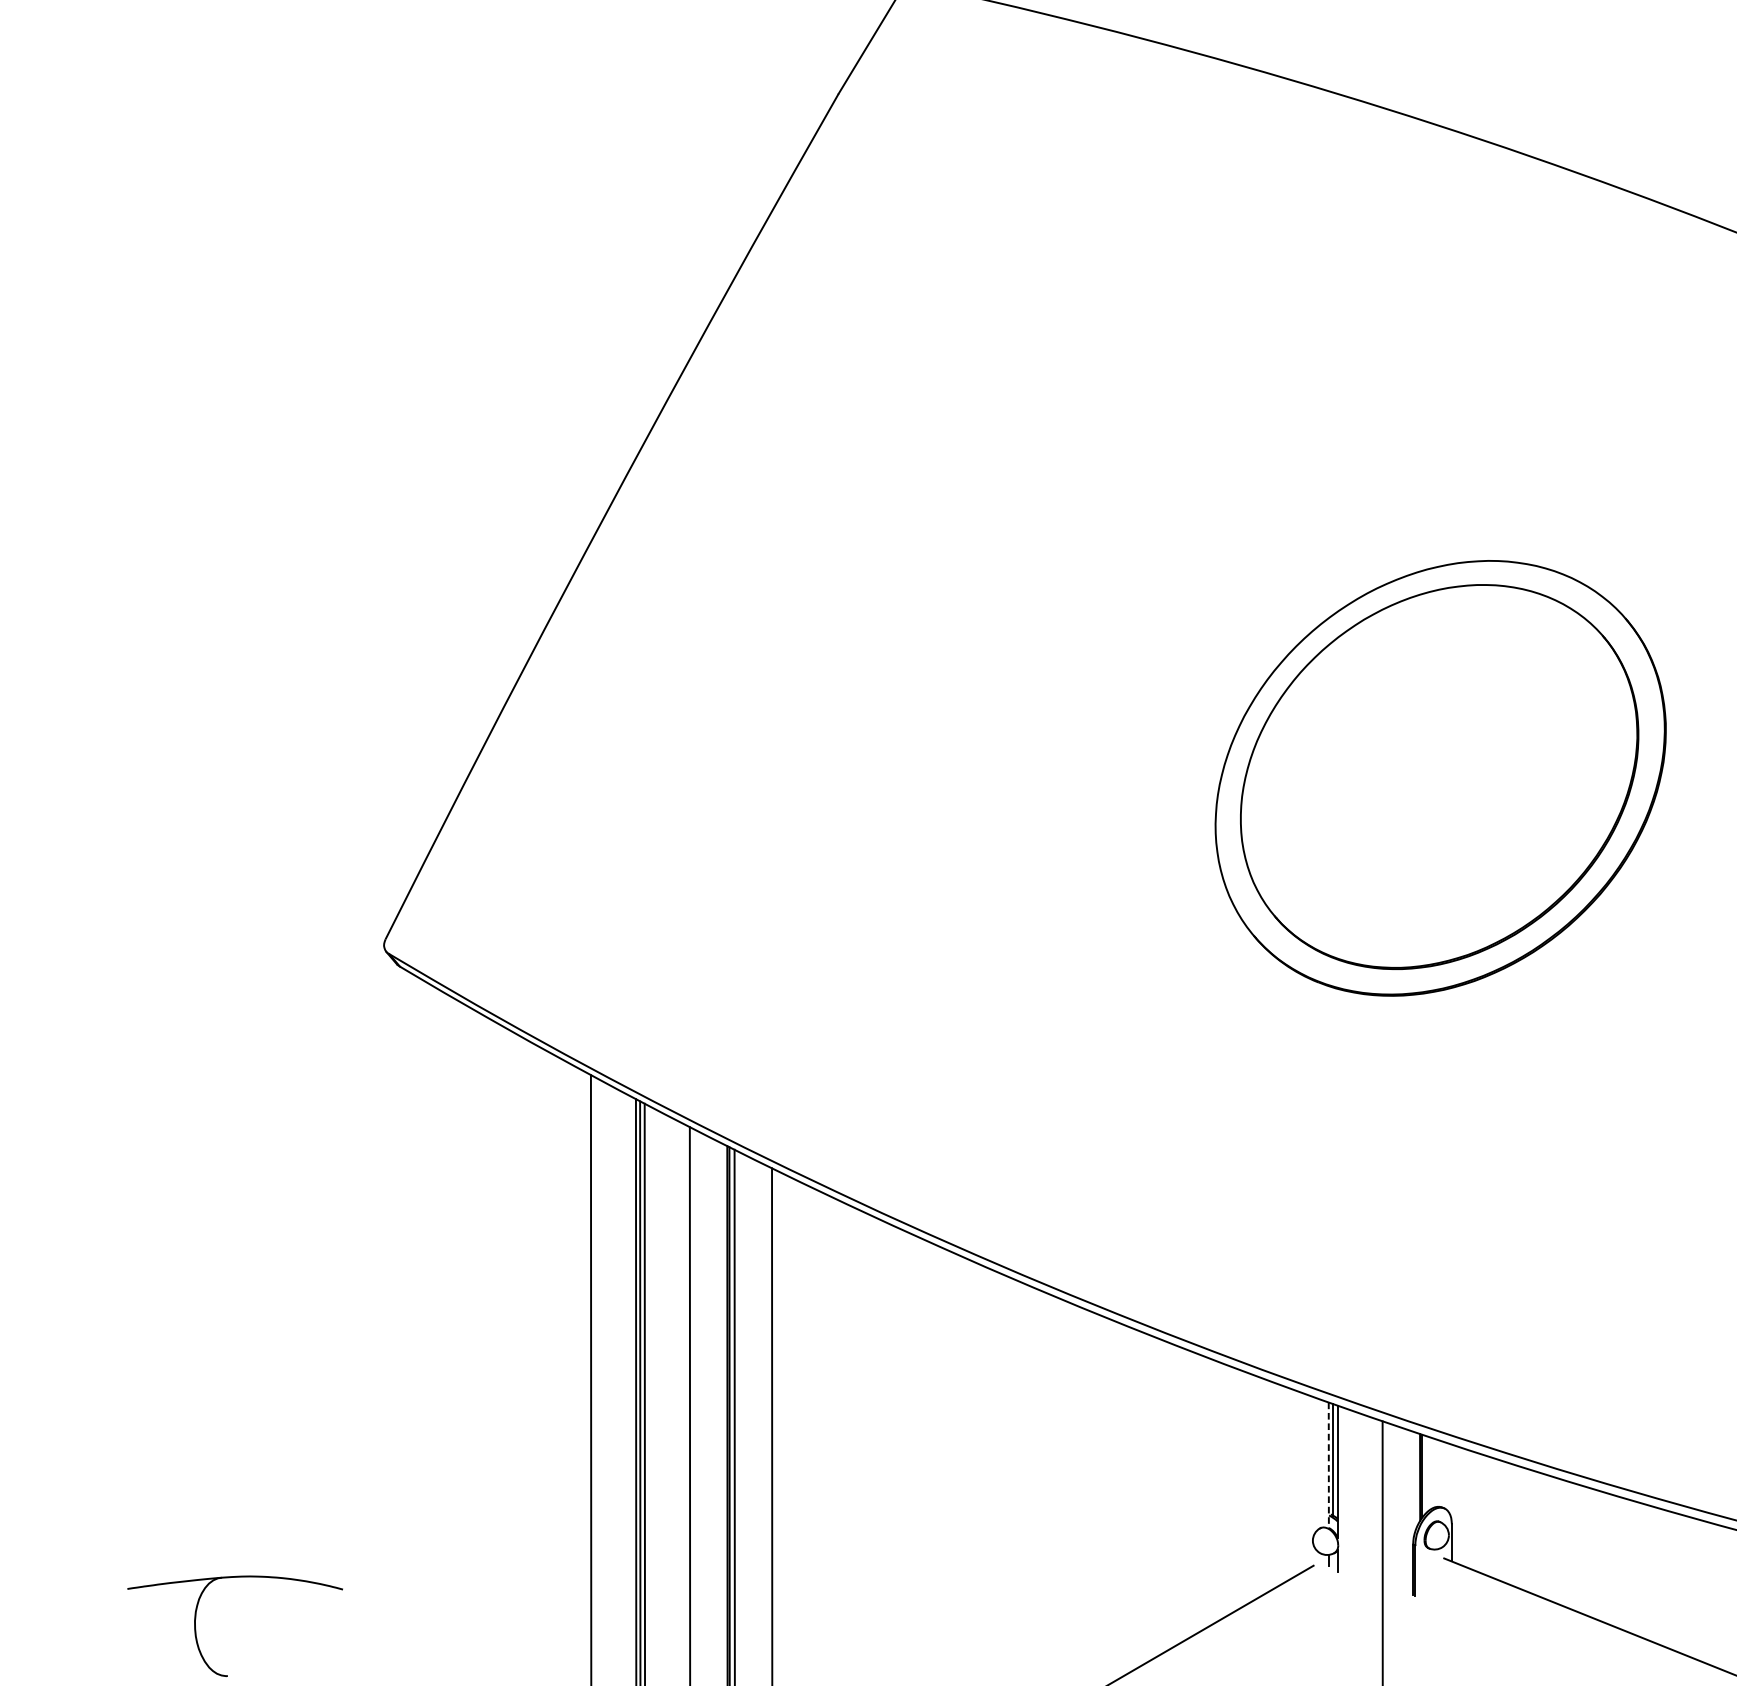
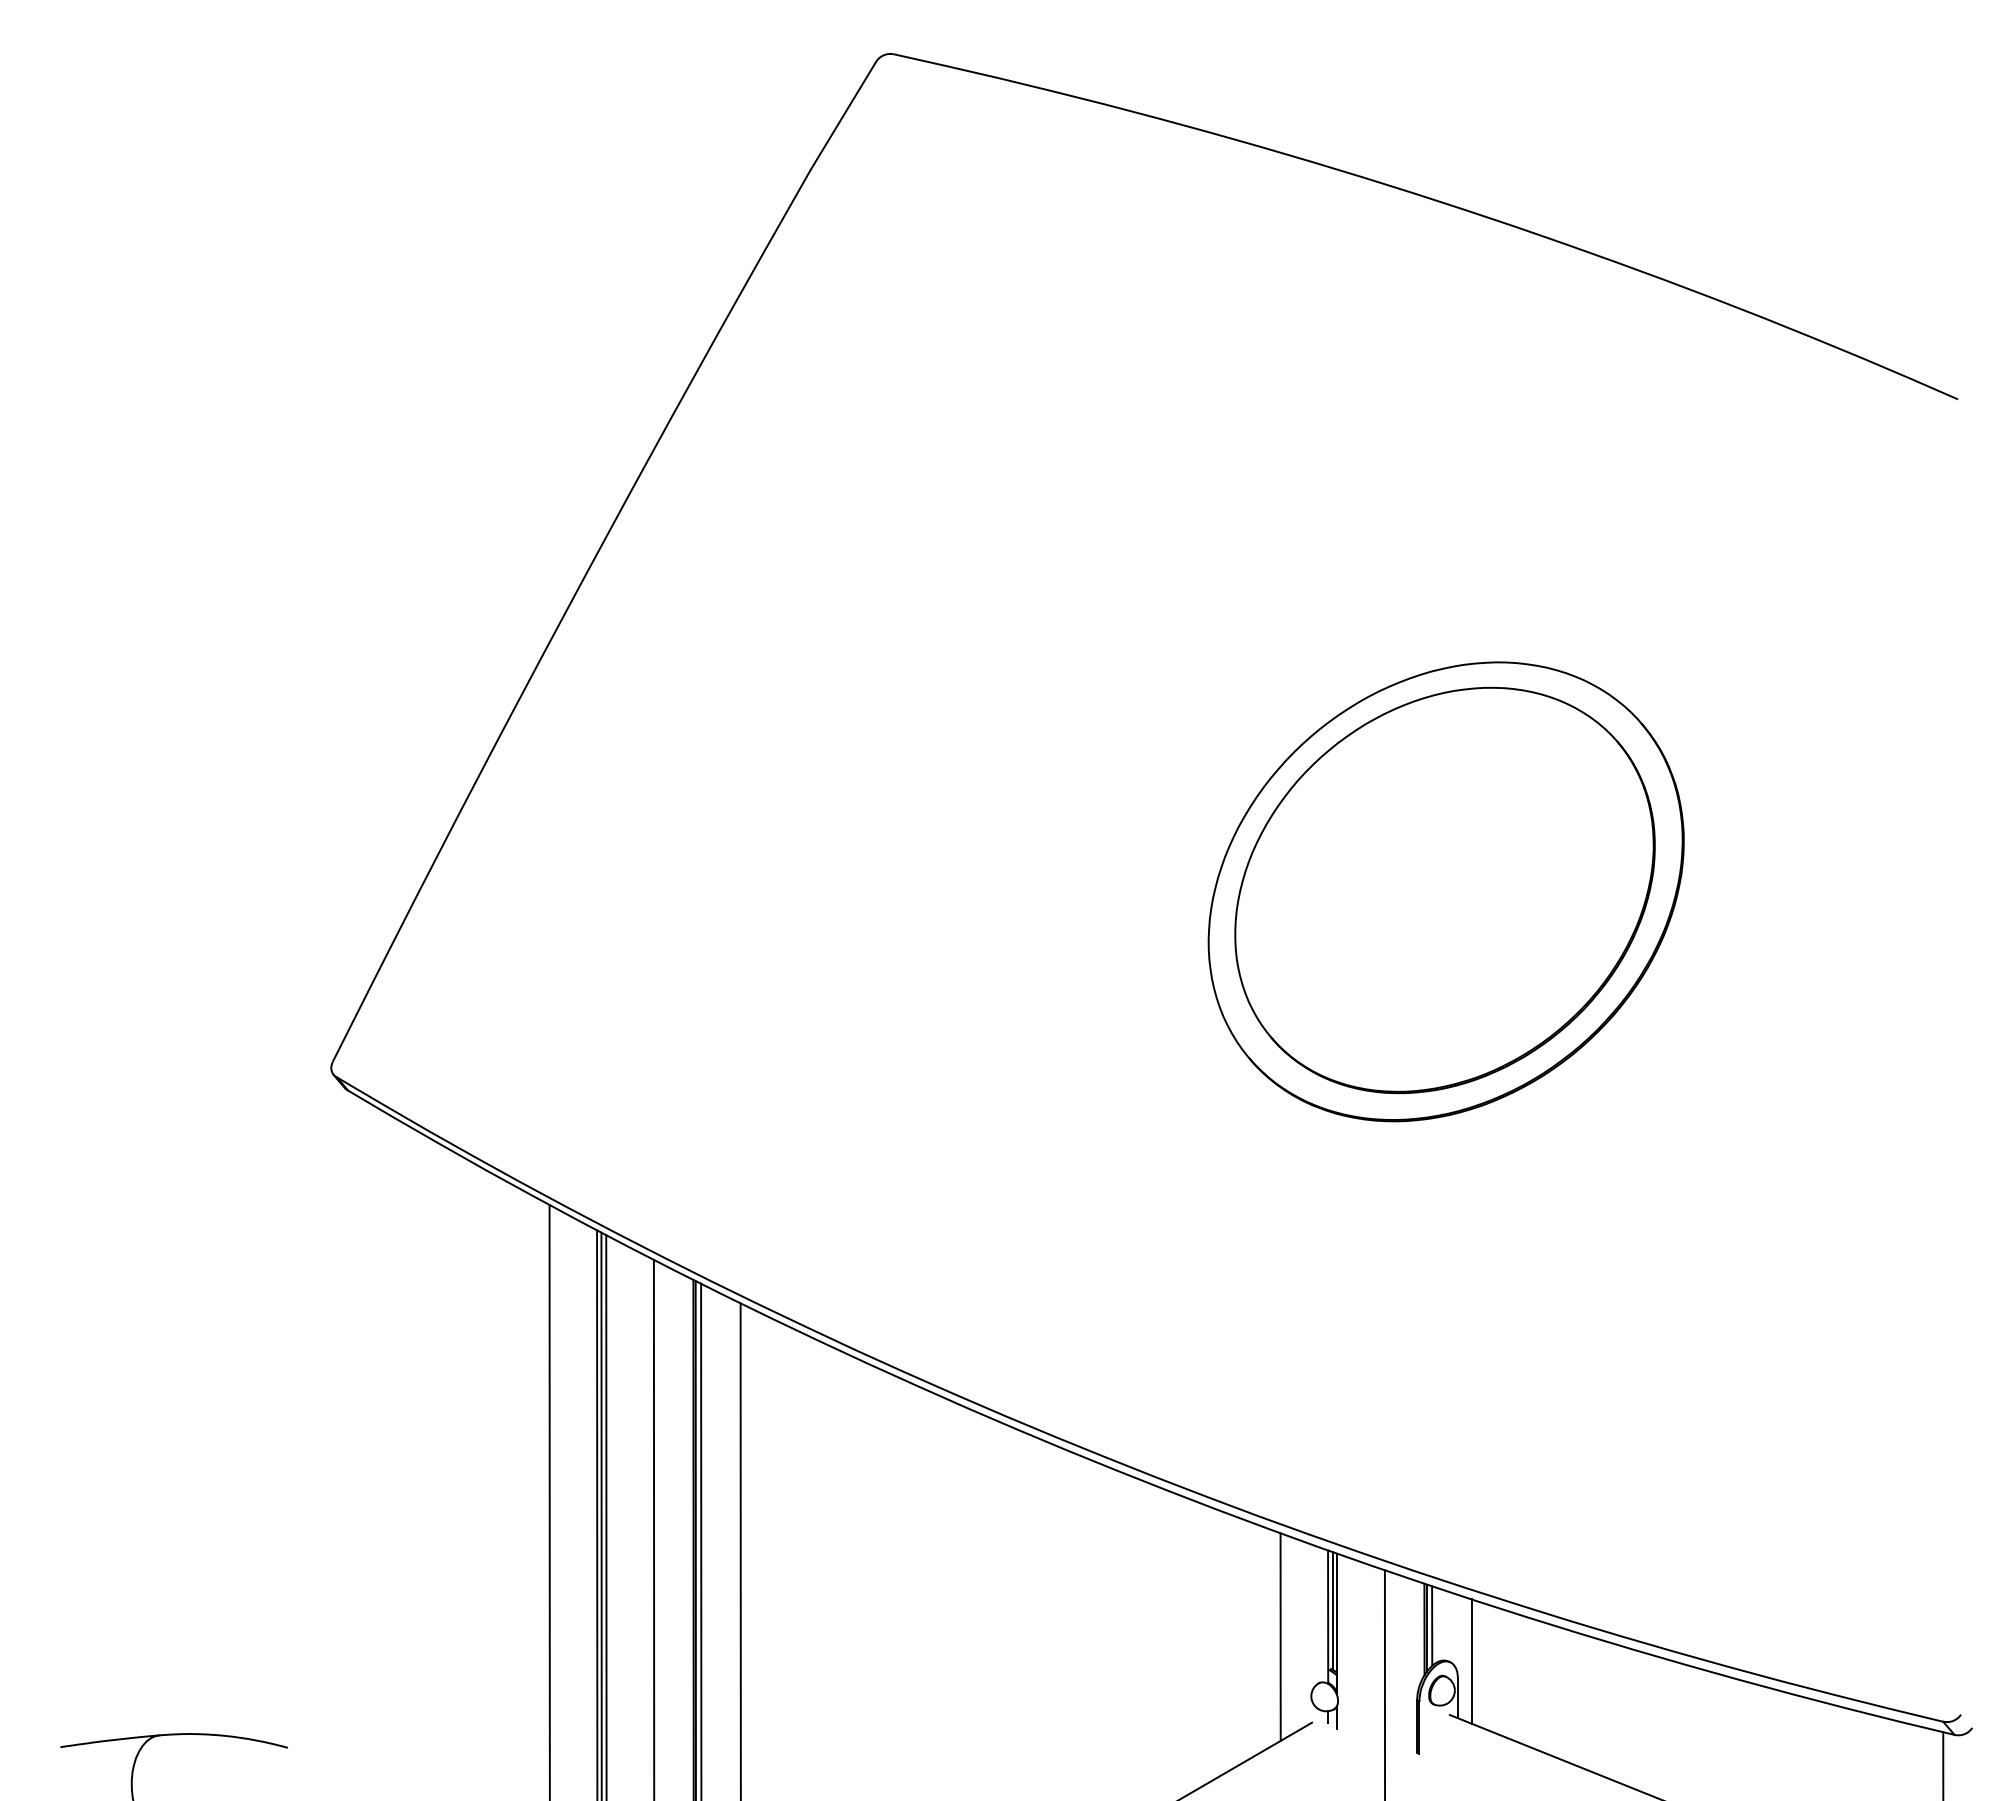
line: (1329, 1466) -> (1328, 1617), dashed -> solid
line: (1427, 1473) -> (1432, 1625), added
line: (1283, 1484) -> (1280, 1636), added
line: (1464, 1507) -> (1471, 1661), added

